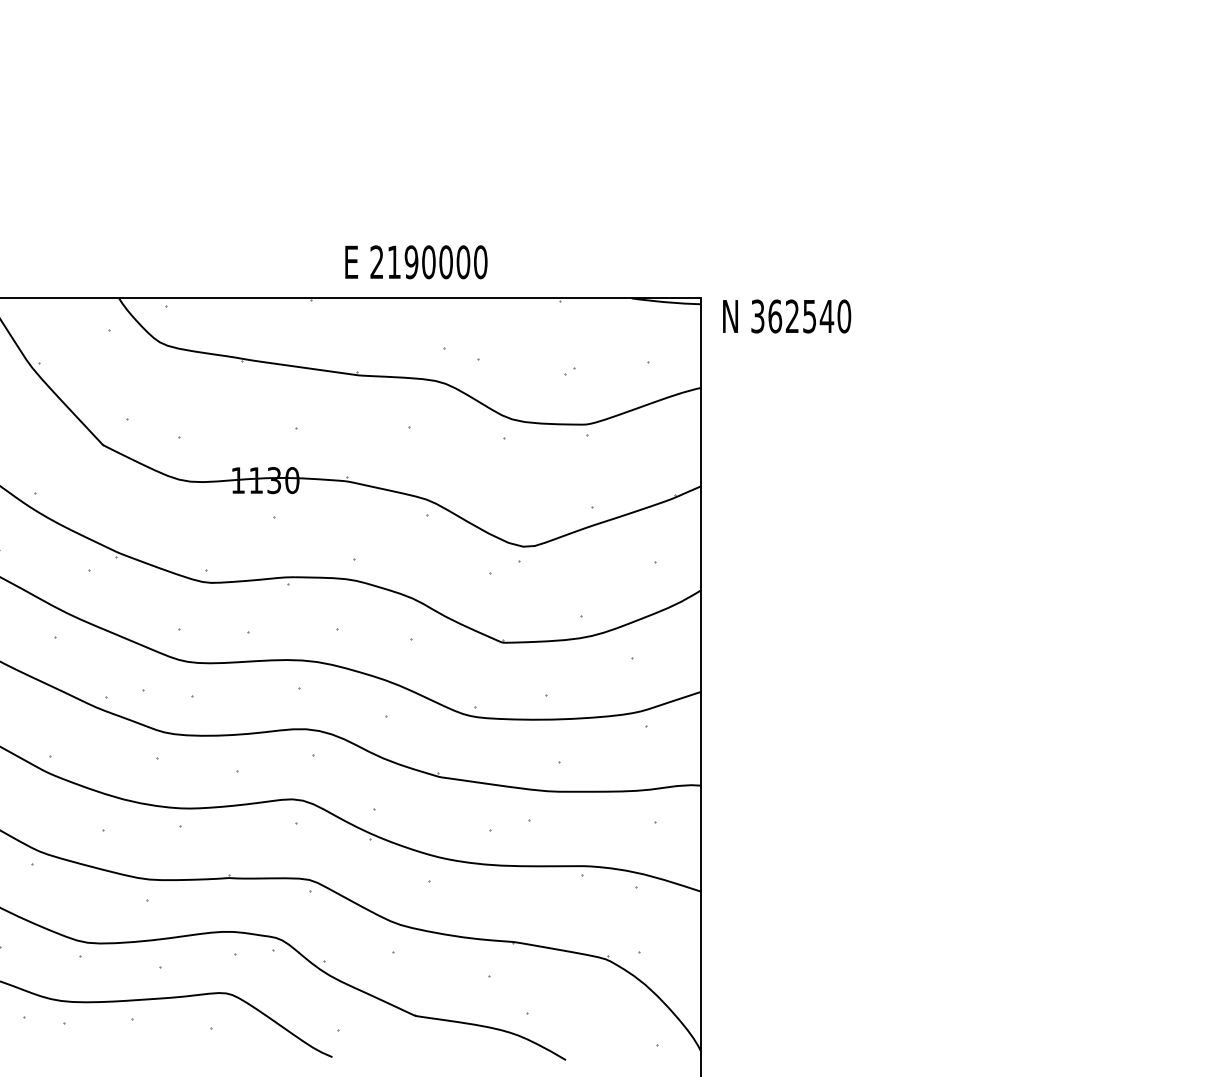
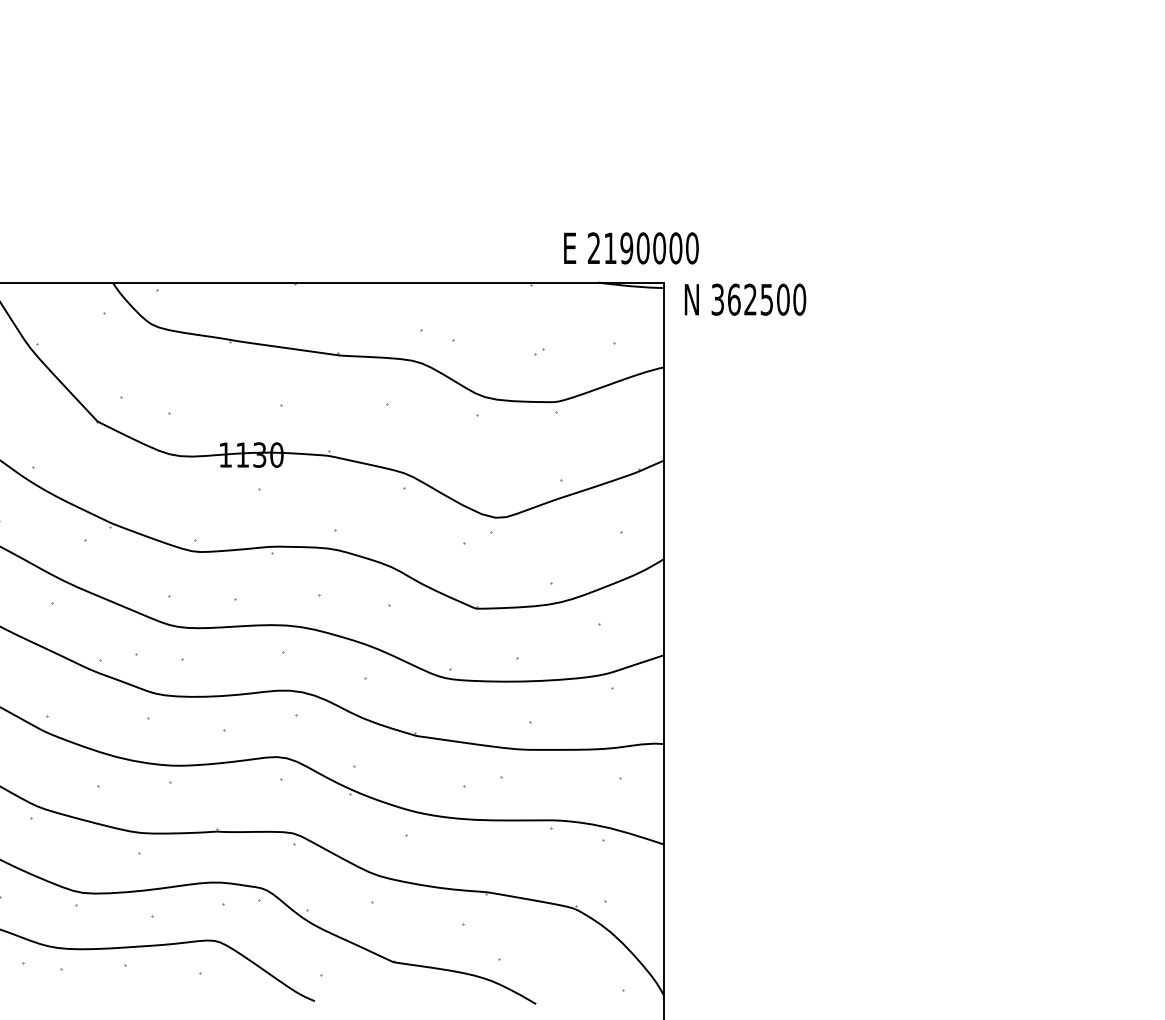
text: (416, 262) -> (631, 248), moved
text: (827, 316) -> (783, 299), 362540 -> 362500

